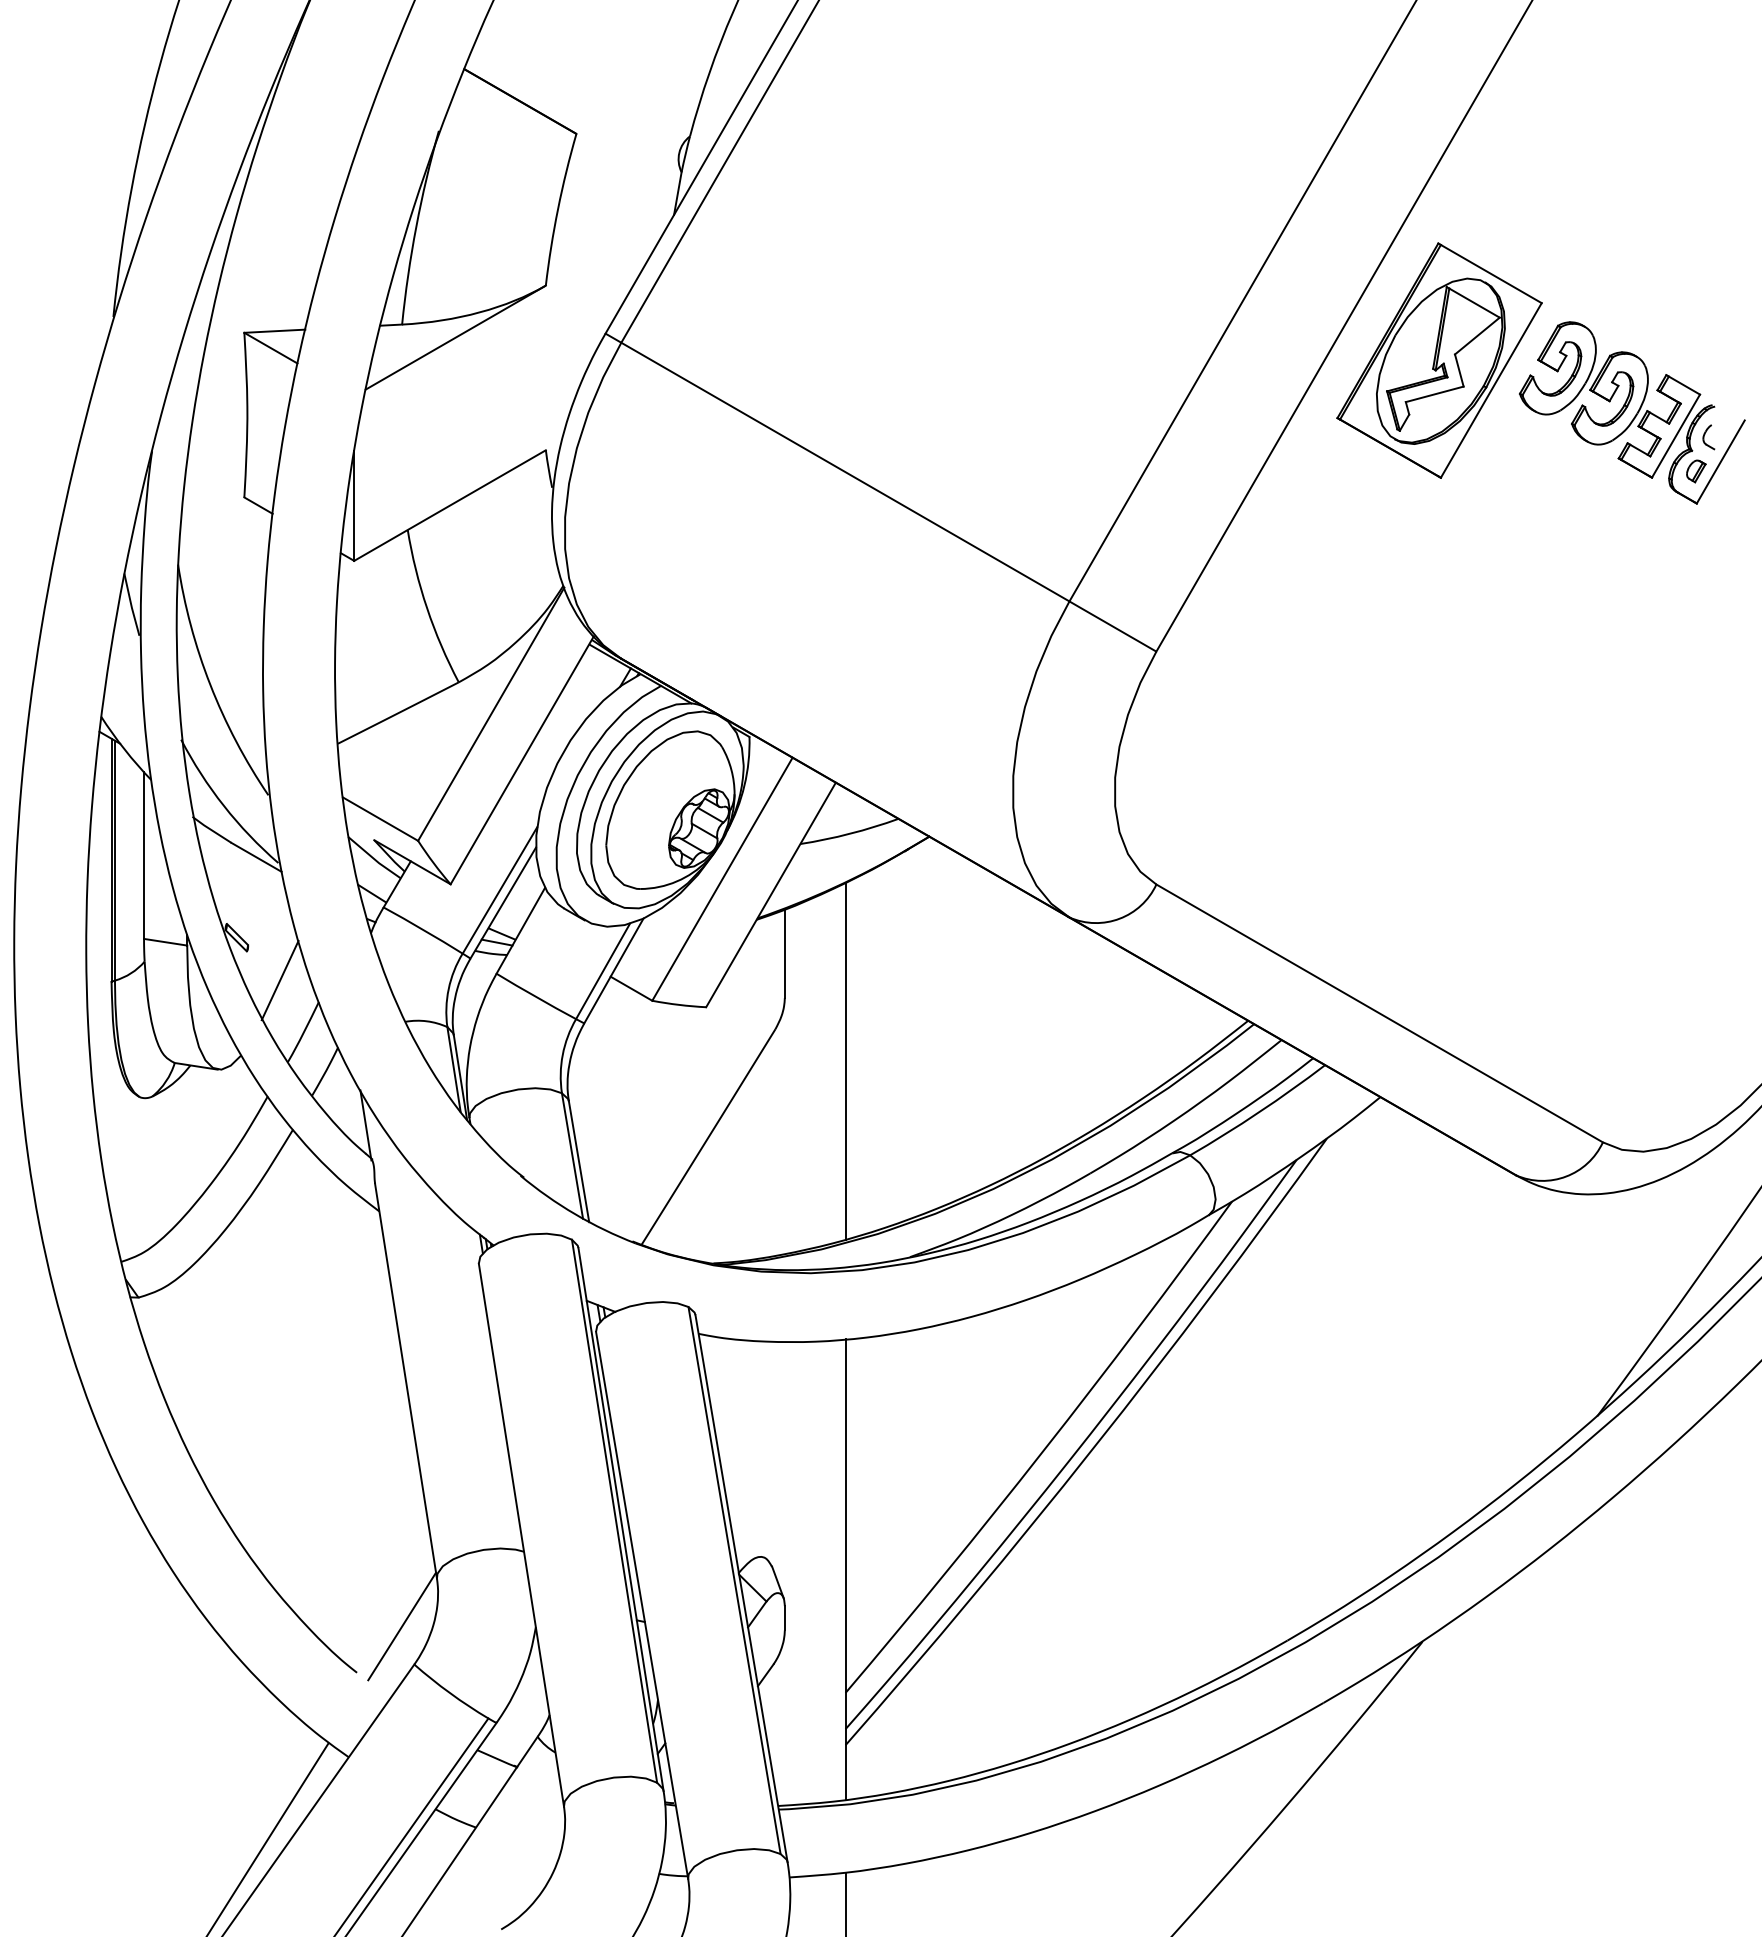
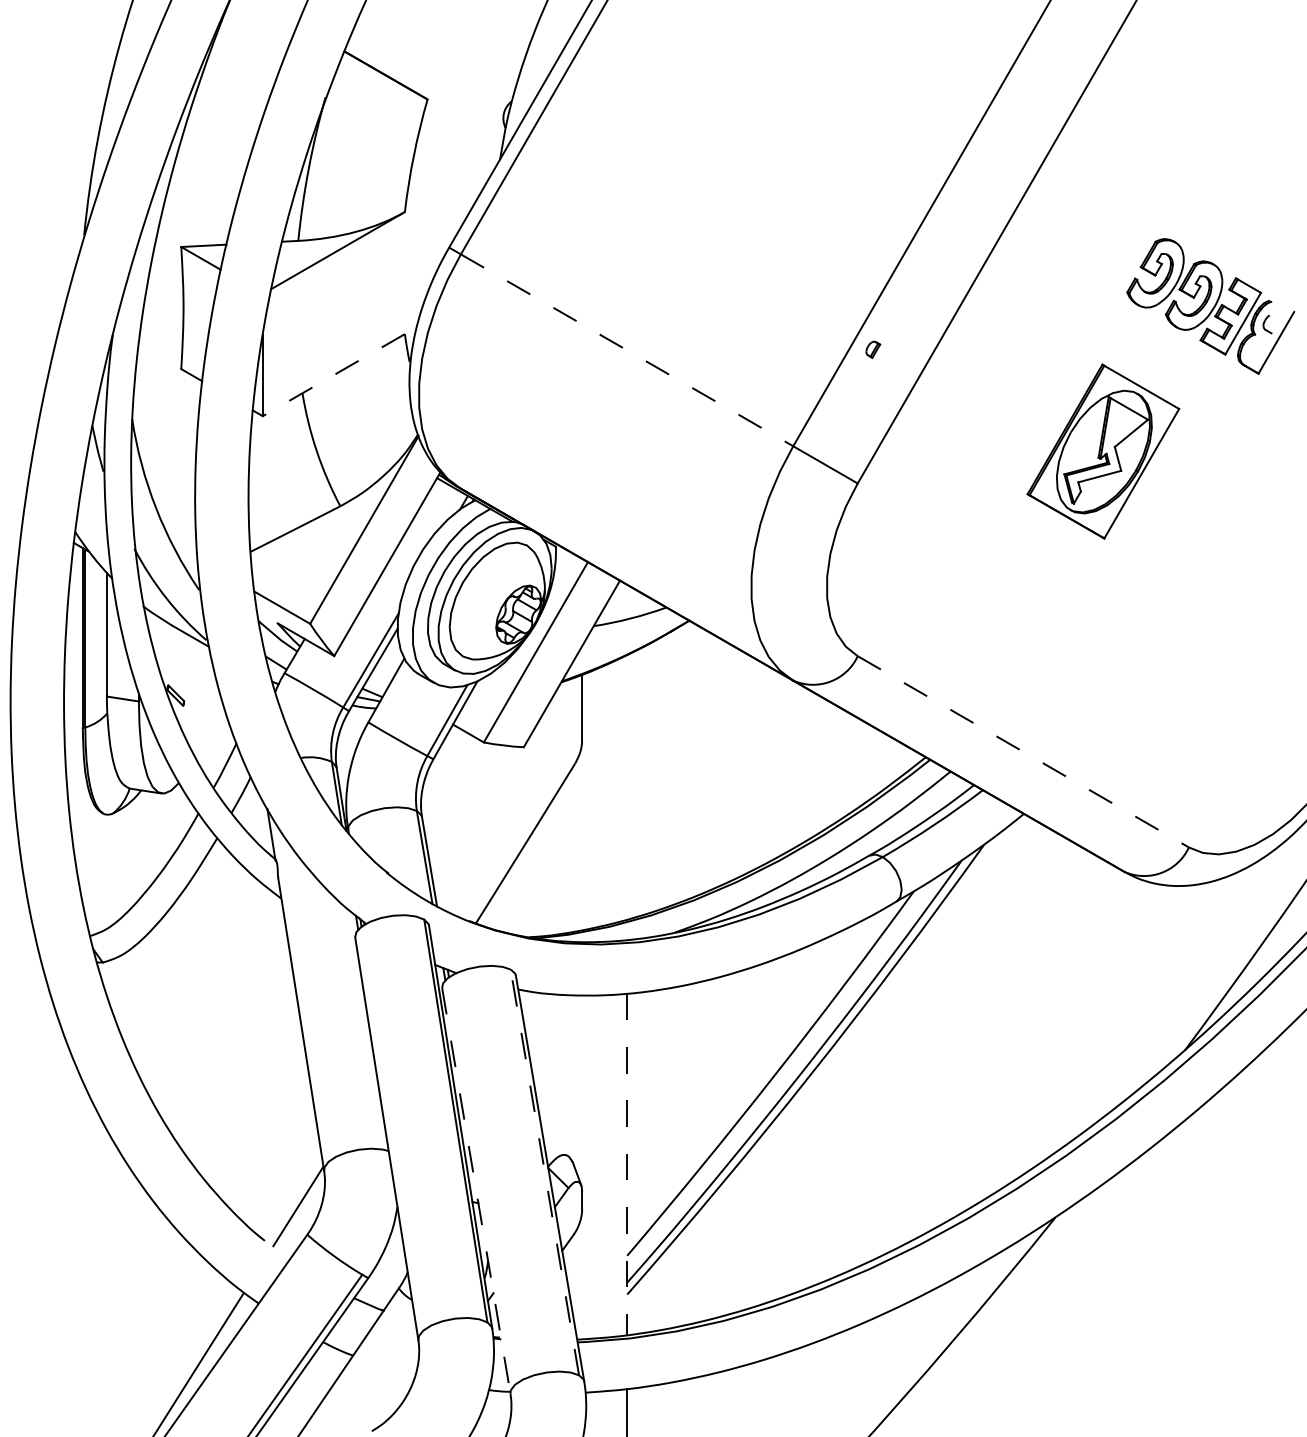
part: (1439, 360) -> (1103, 451), moved
part: (1696, 471) -> (873, 349), moved
line: (845, 472) -> (627, 350), solid -> dashed
line: (450, 505) -> (334, 375), solid -> dashed
line: (279, 980) -> (207, 727), removed
line: (1379, 1013) -> (1023, 751), solid -> dashed
line: (845, 1060) -> (627, 786), removed
line: (845, 1570) -> (627, 1165), solid -> dashed
line: (734, 1580) -> (544, 1172), solid -> dashed
line: (642, 1605) -> (476, 1190), solid -> dashed

